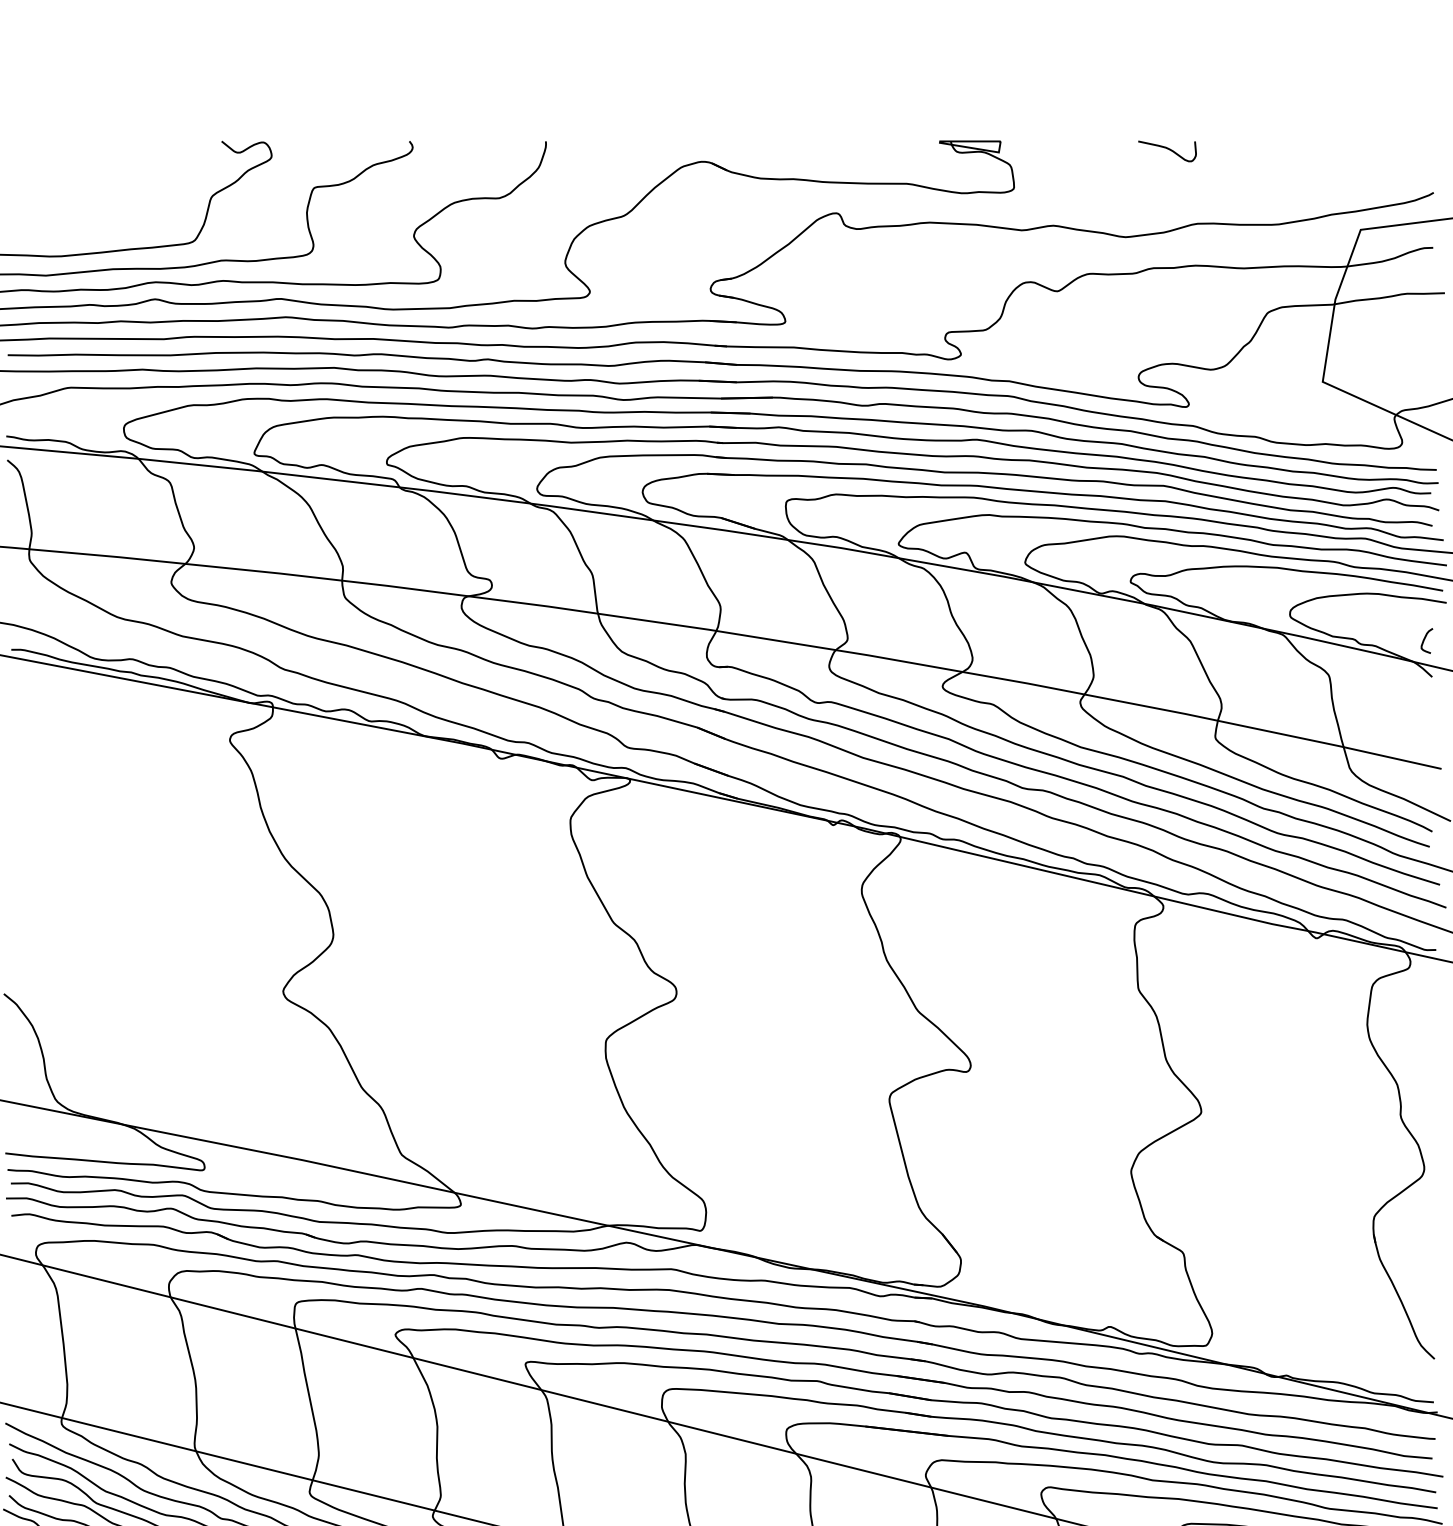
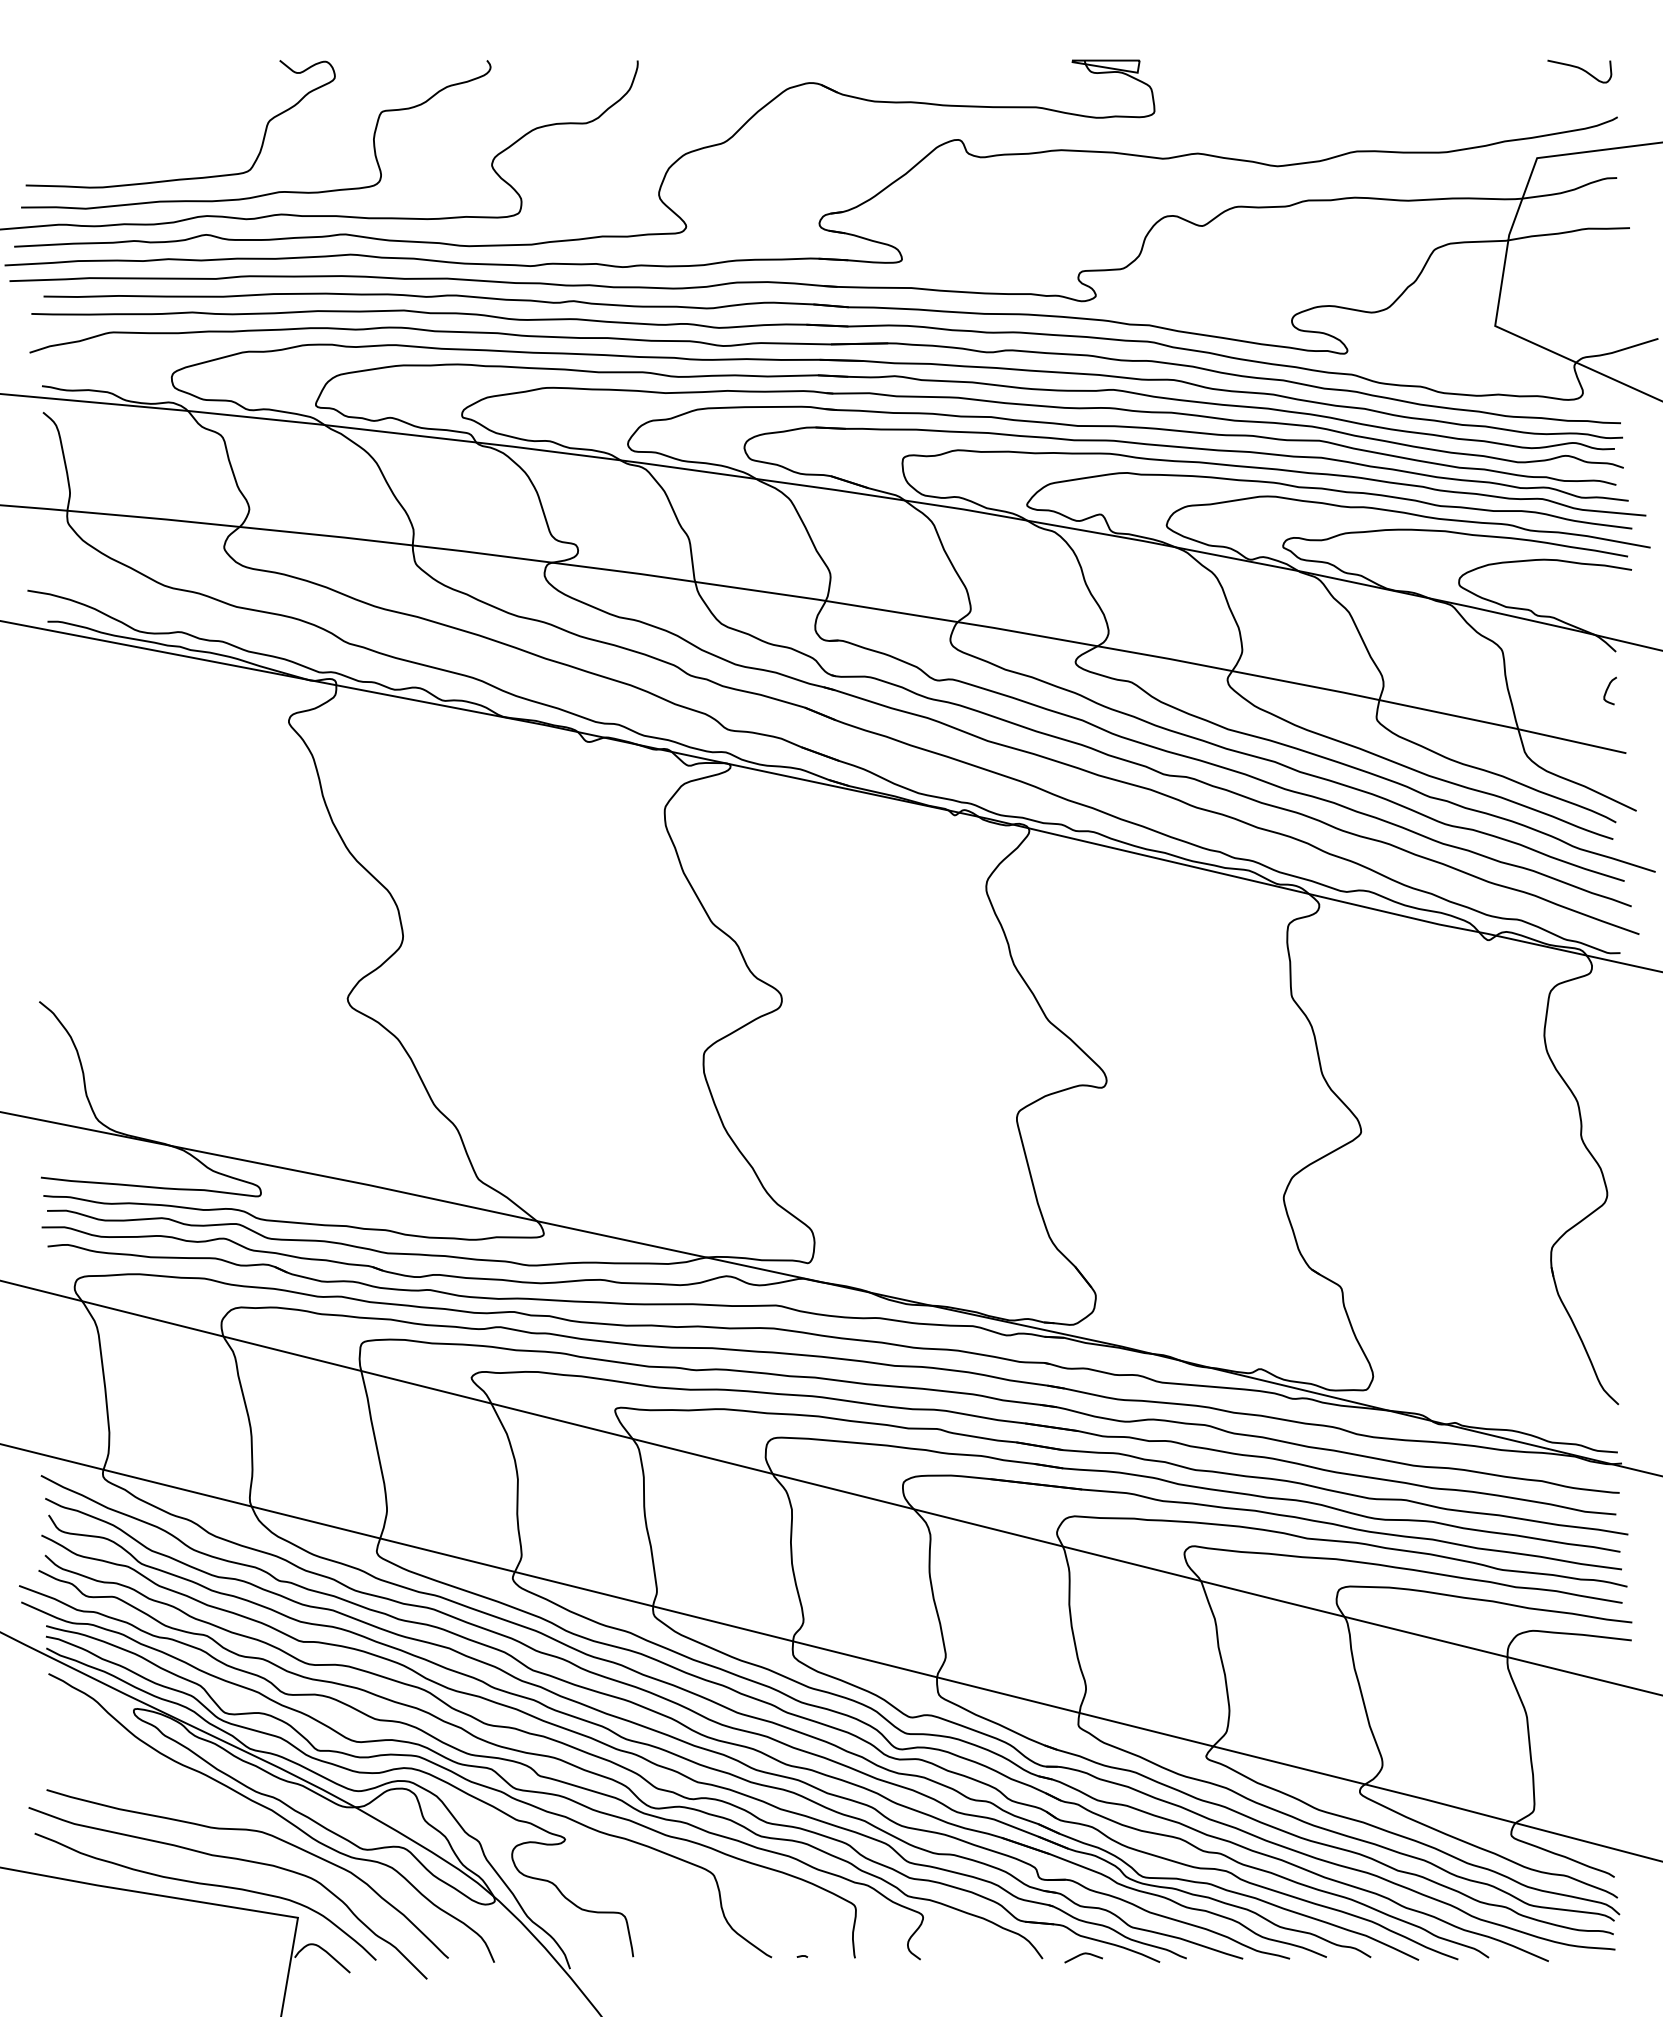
curve: (1167, 149) -> (1579, 69), moved
curve: (1425, 639) -> (1608, 689), moved

